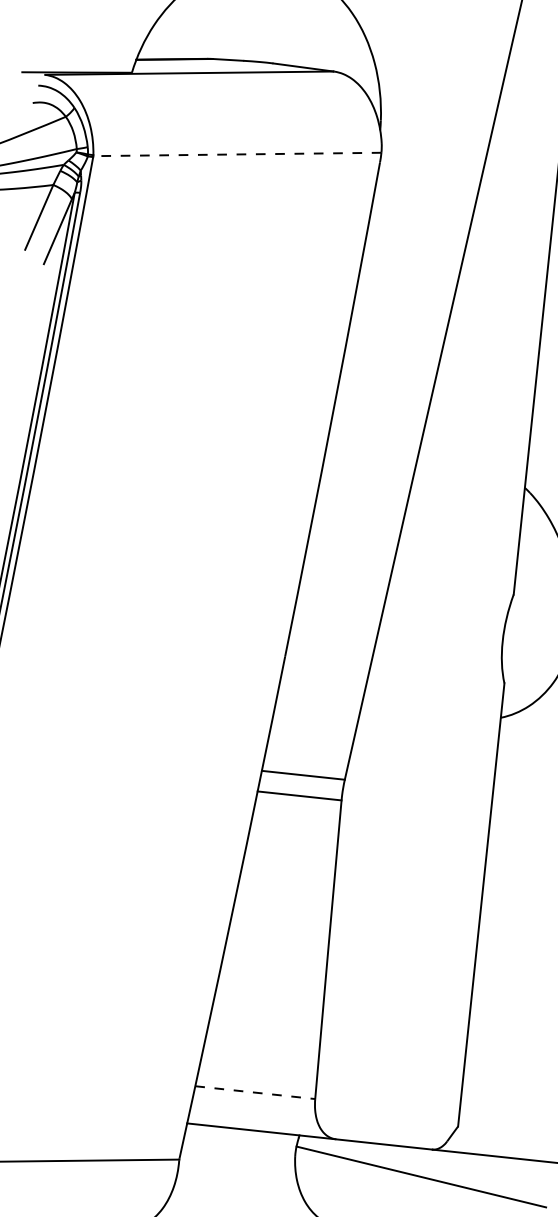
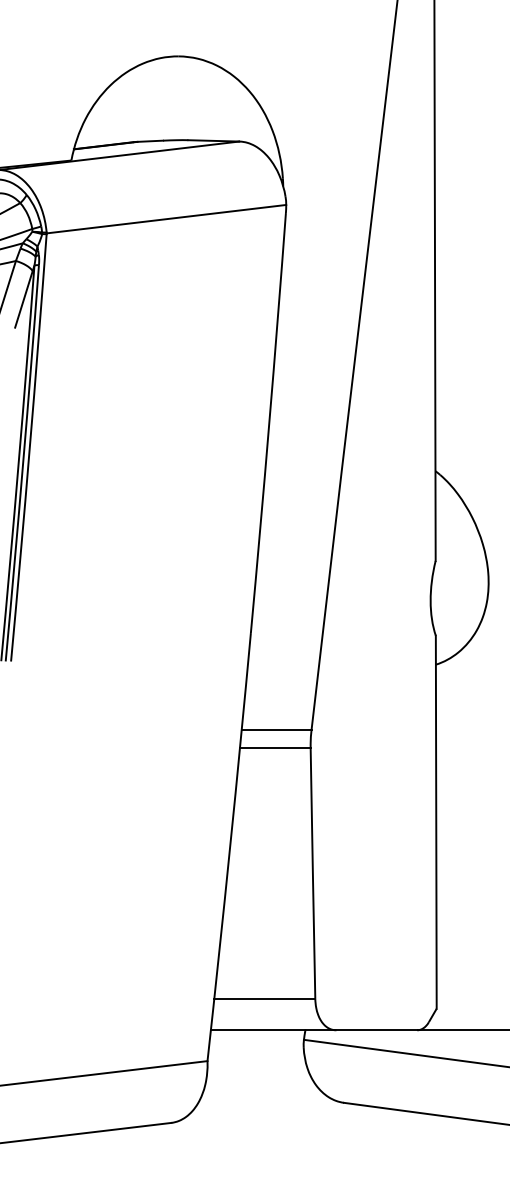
line: (237, 154) -> (166, 219), dashed -> solid
line: (256, 1092) -> (265, 998), dashed -> solid

